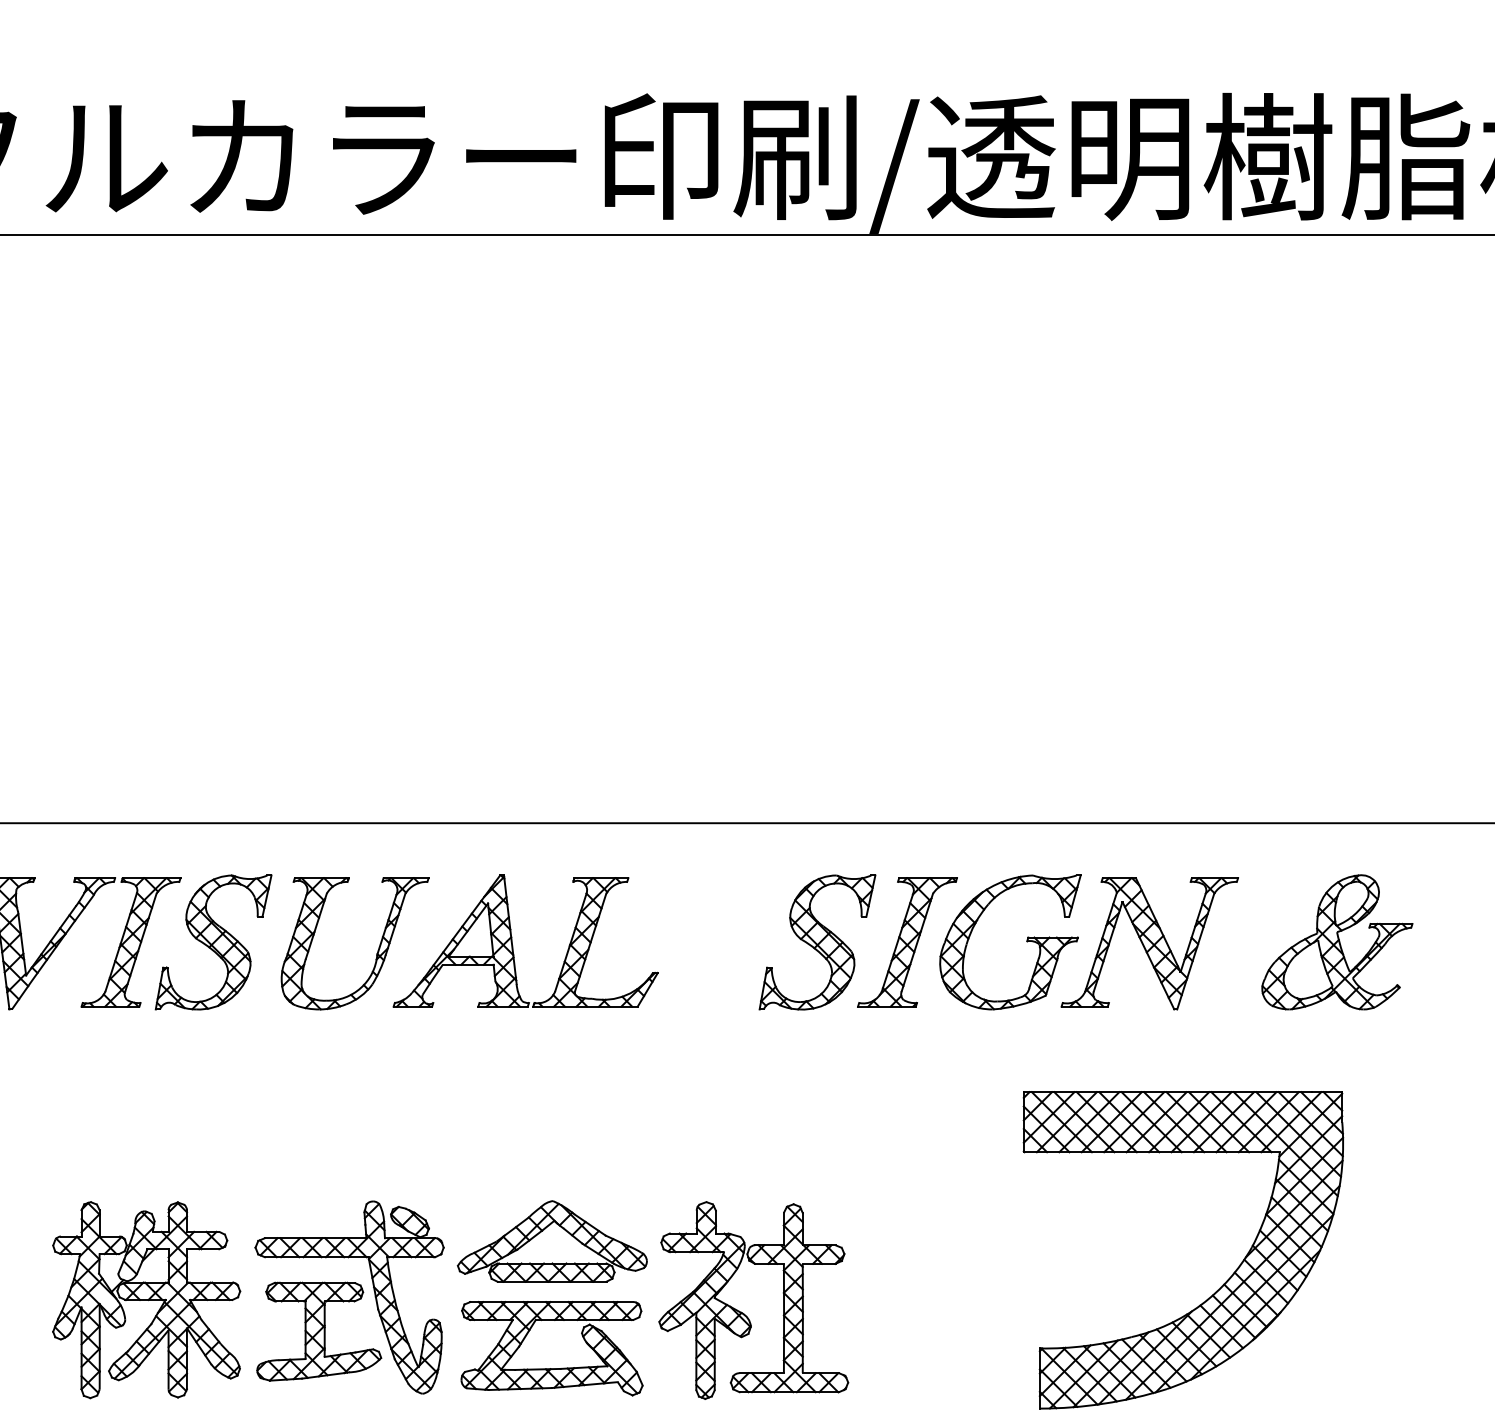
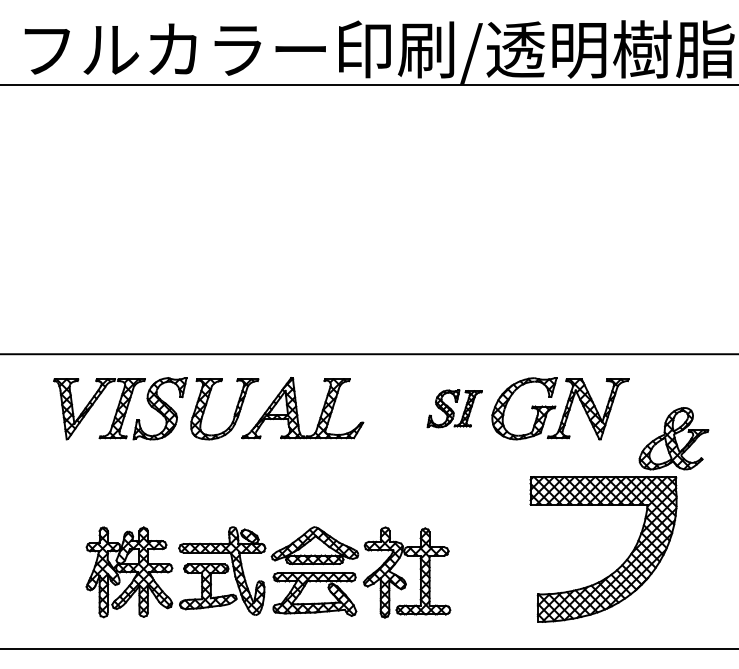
part: (857, 941) -> (454, 408), size x0.6
part: (1336, 941) -> (673, 438), moved

